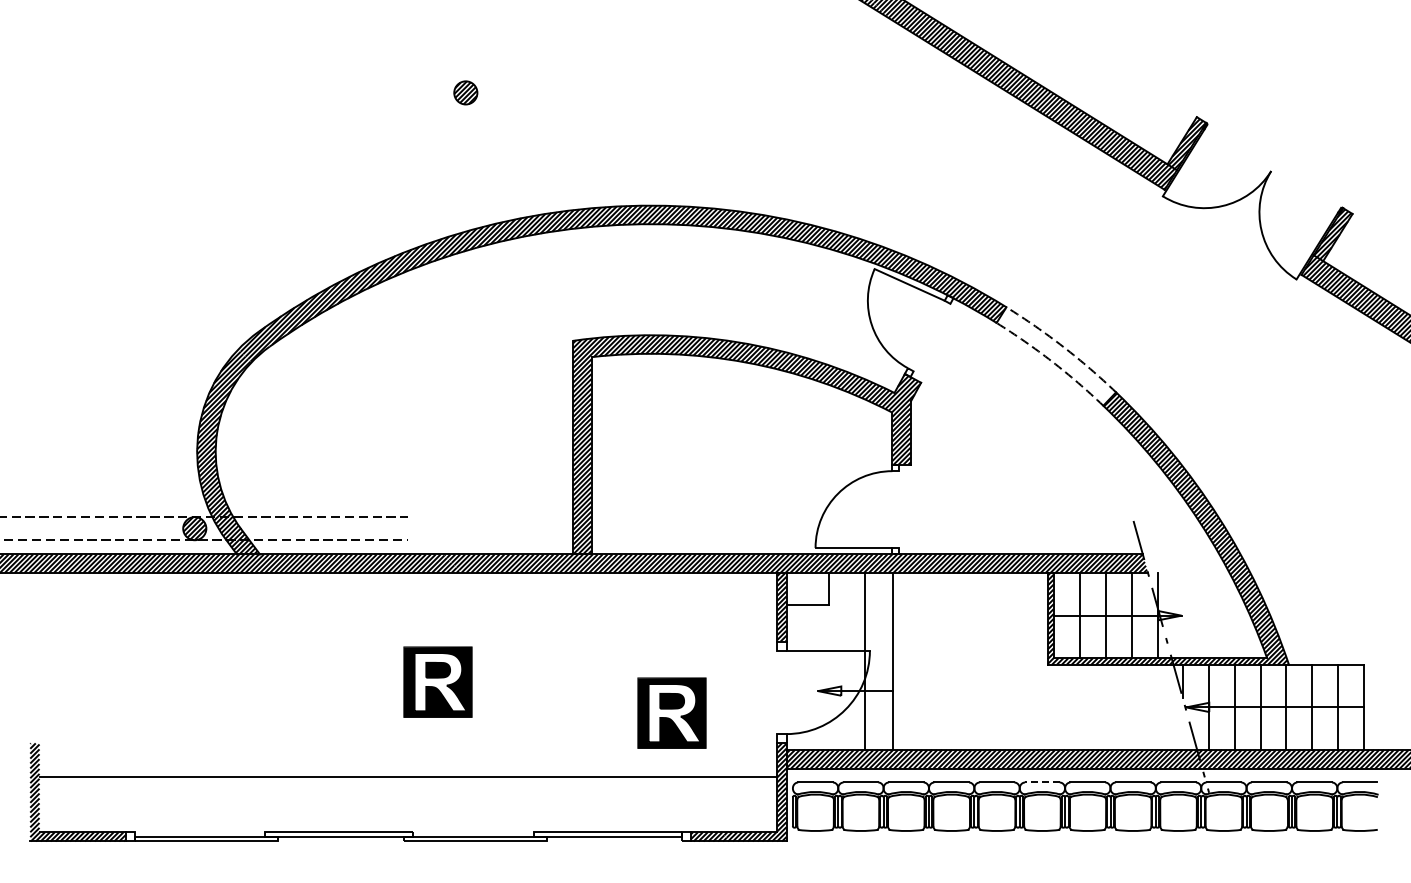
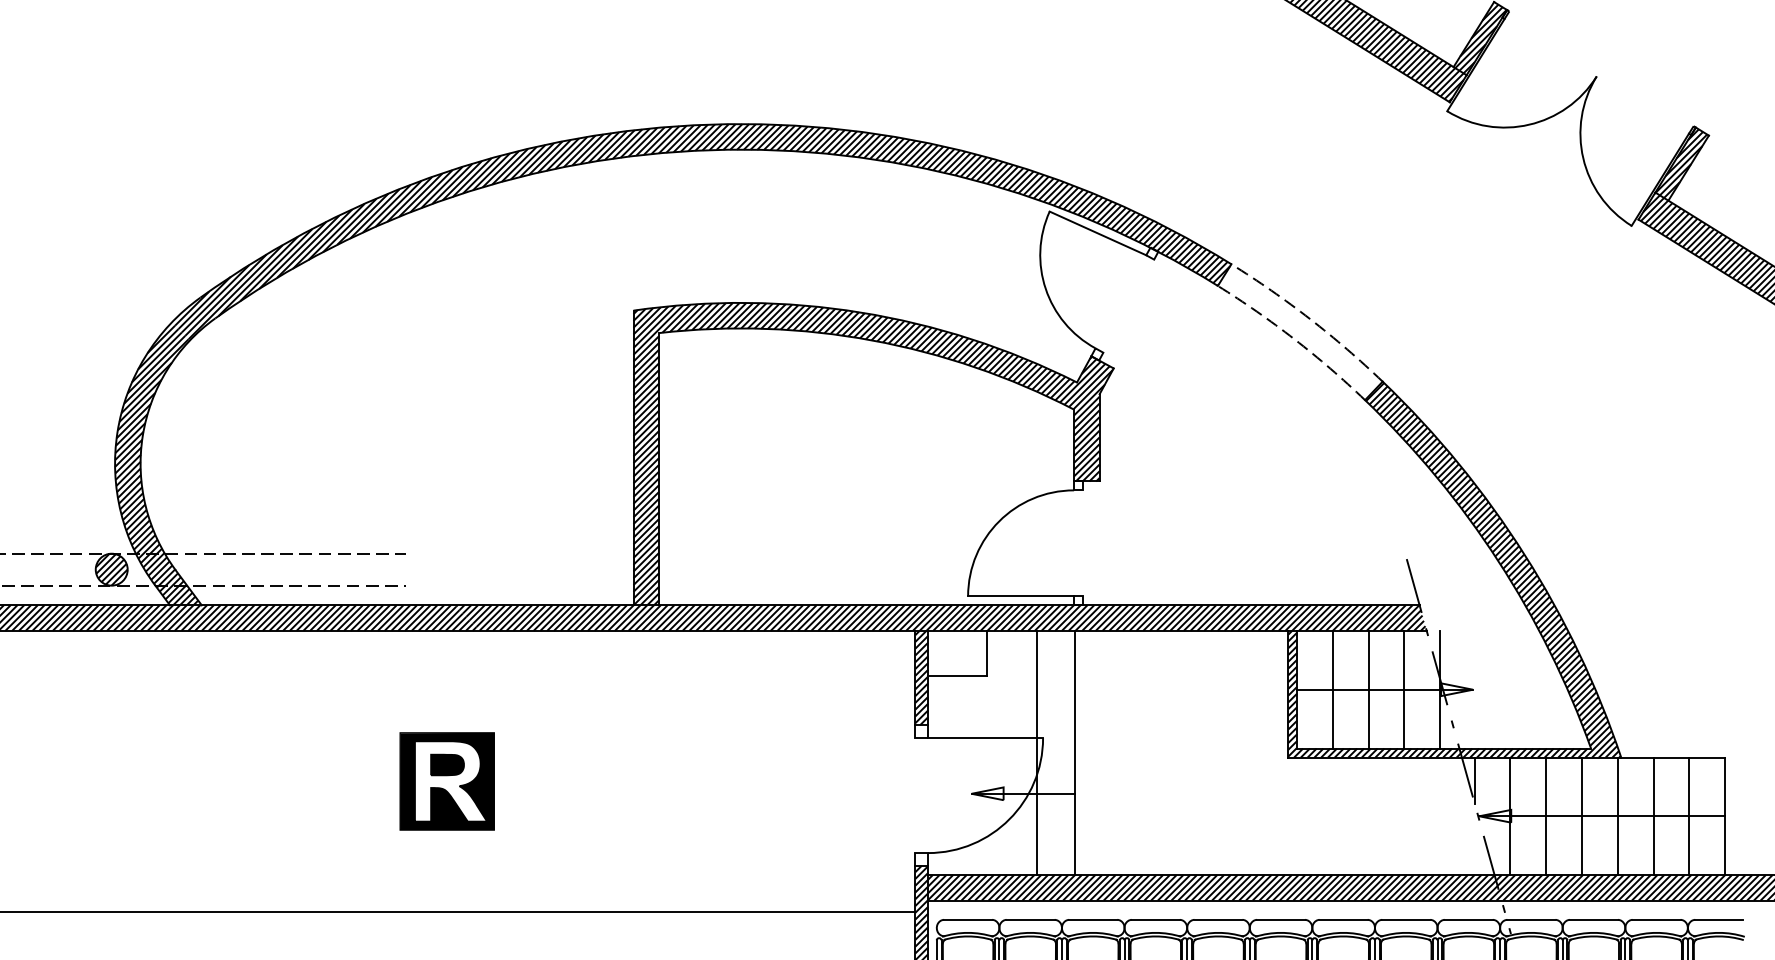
part: (671, 712) -> (769, 823), removed
line: (1041, 782) -> (1279, 919), dashed -> solid

